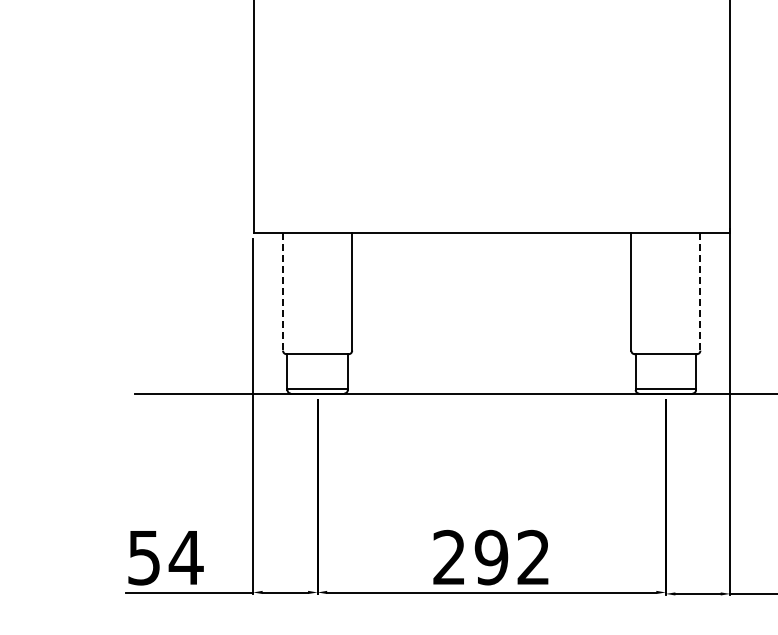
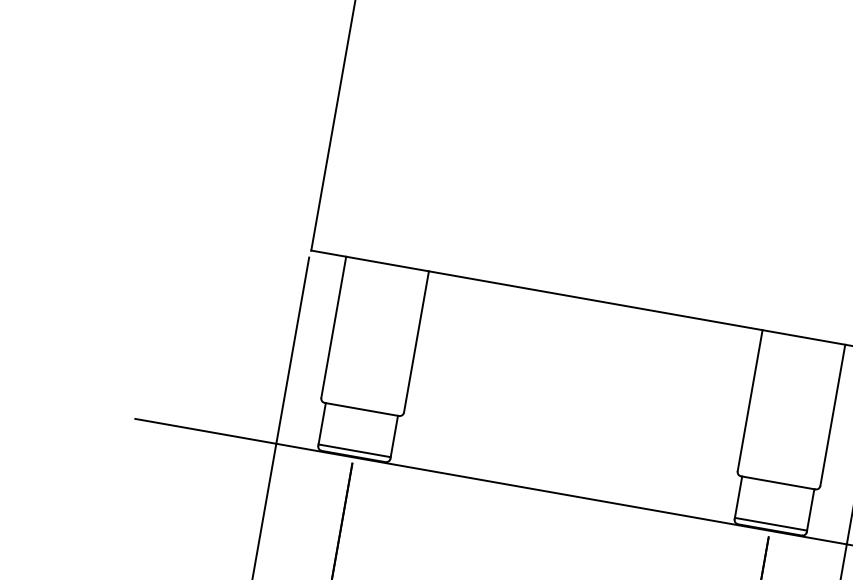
line: (283, 292) -> (334, 328), dashed -> solid
line: (700, 292) -> (832, 416), dashed -> solid

